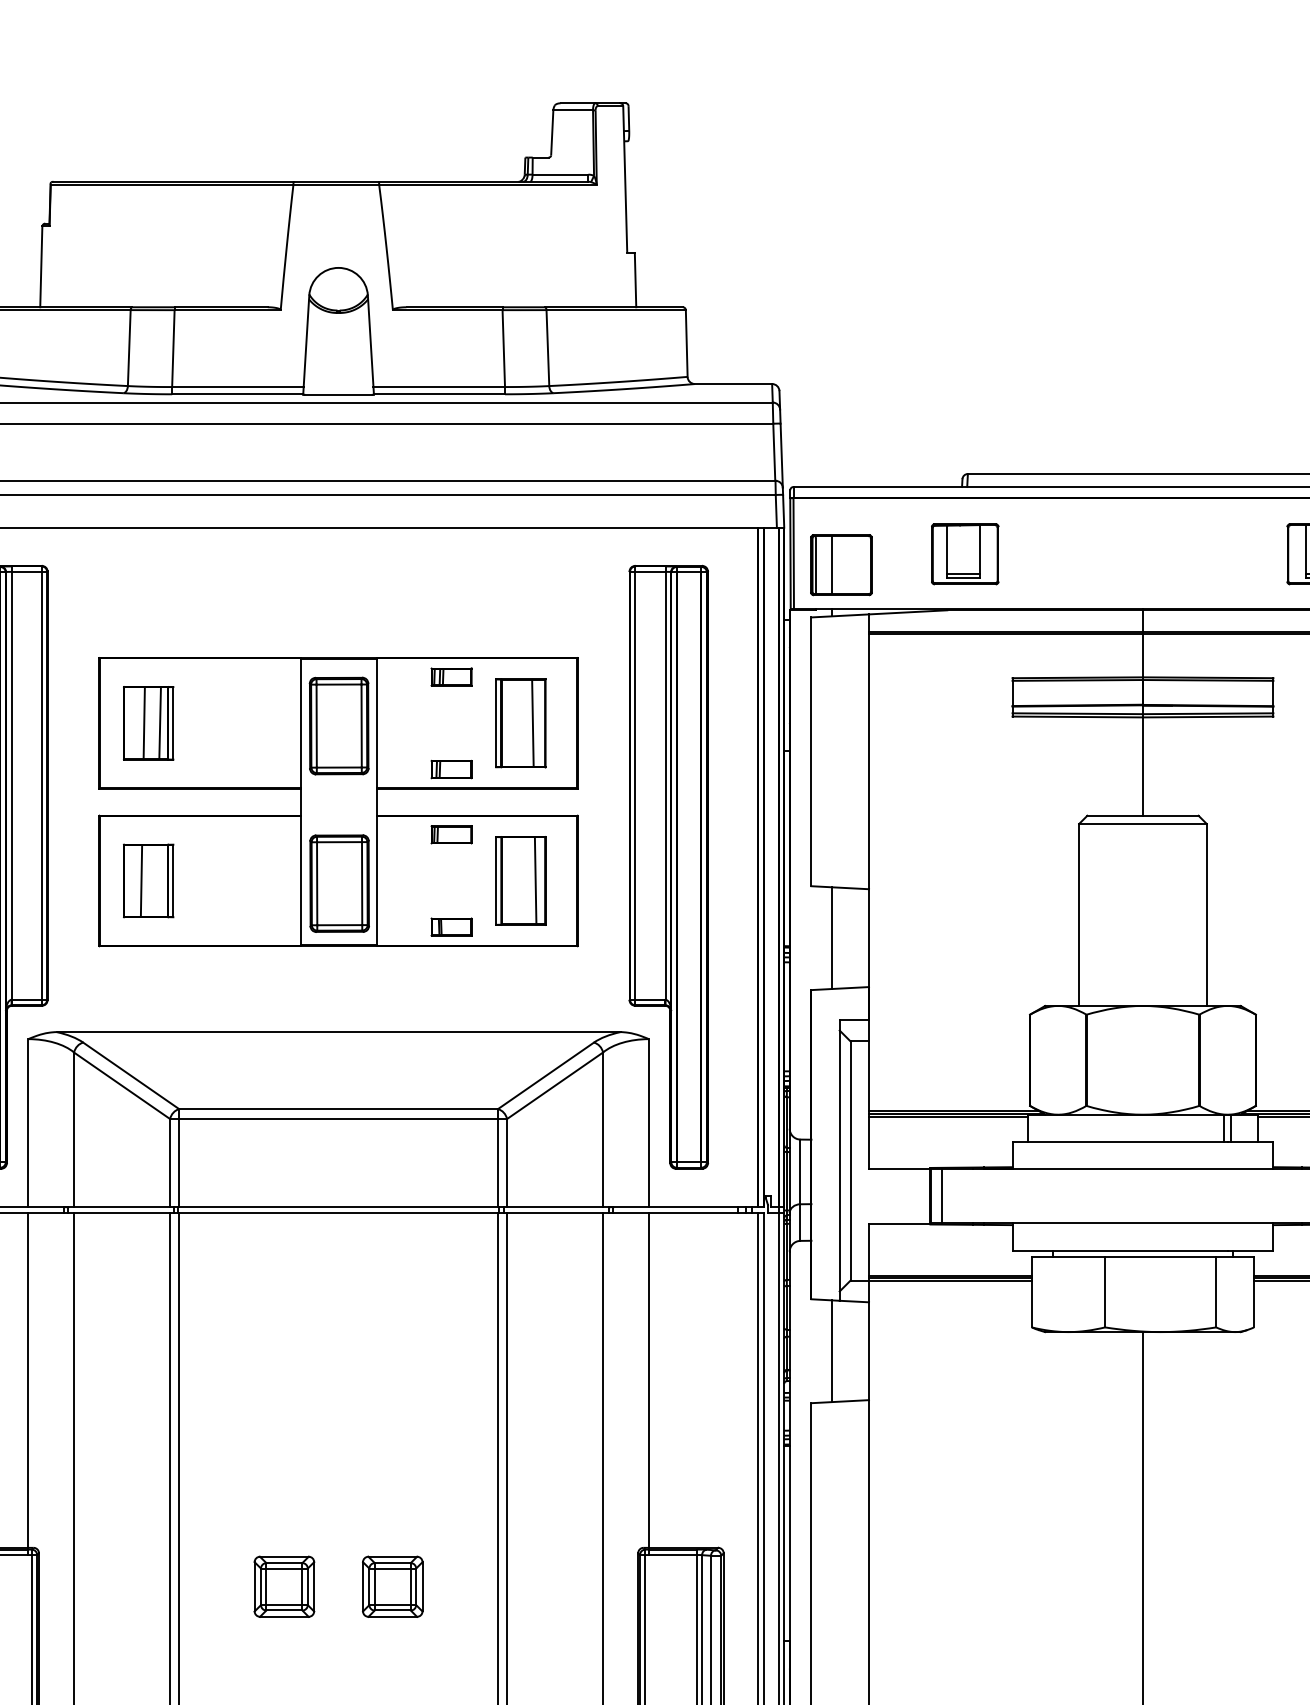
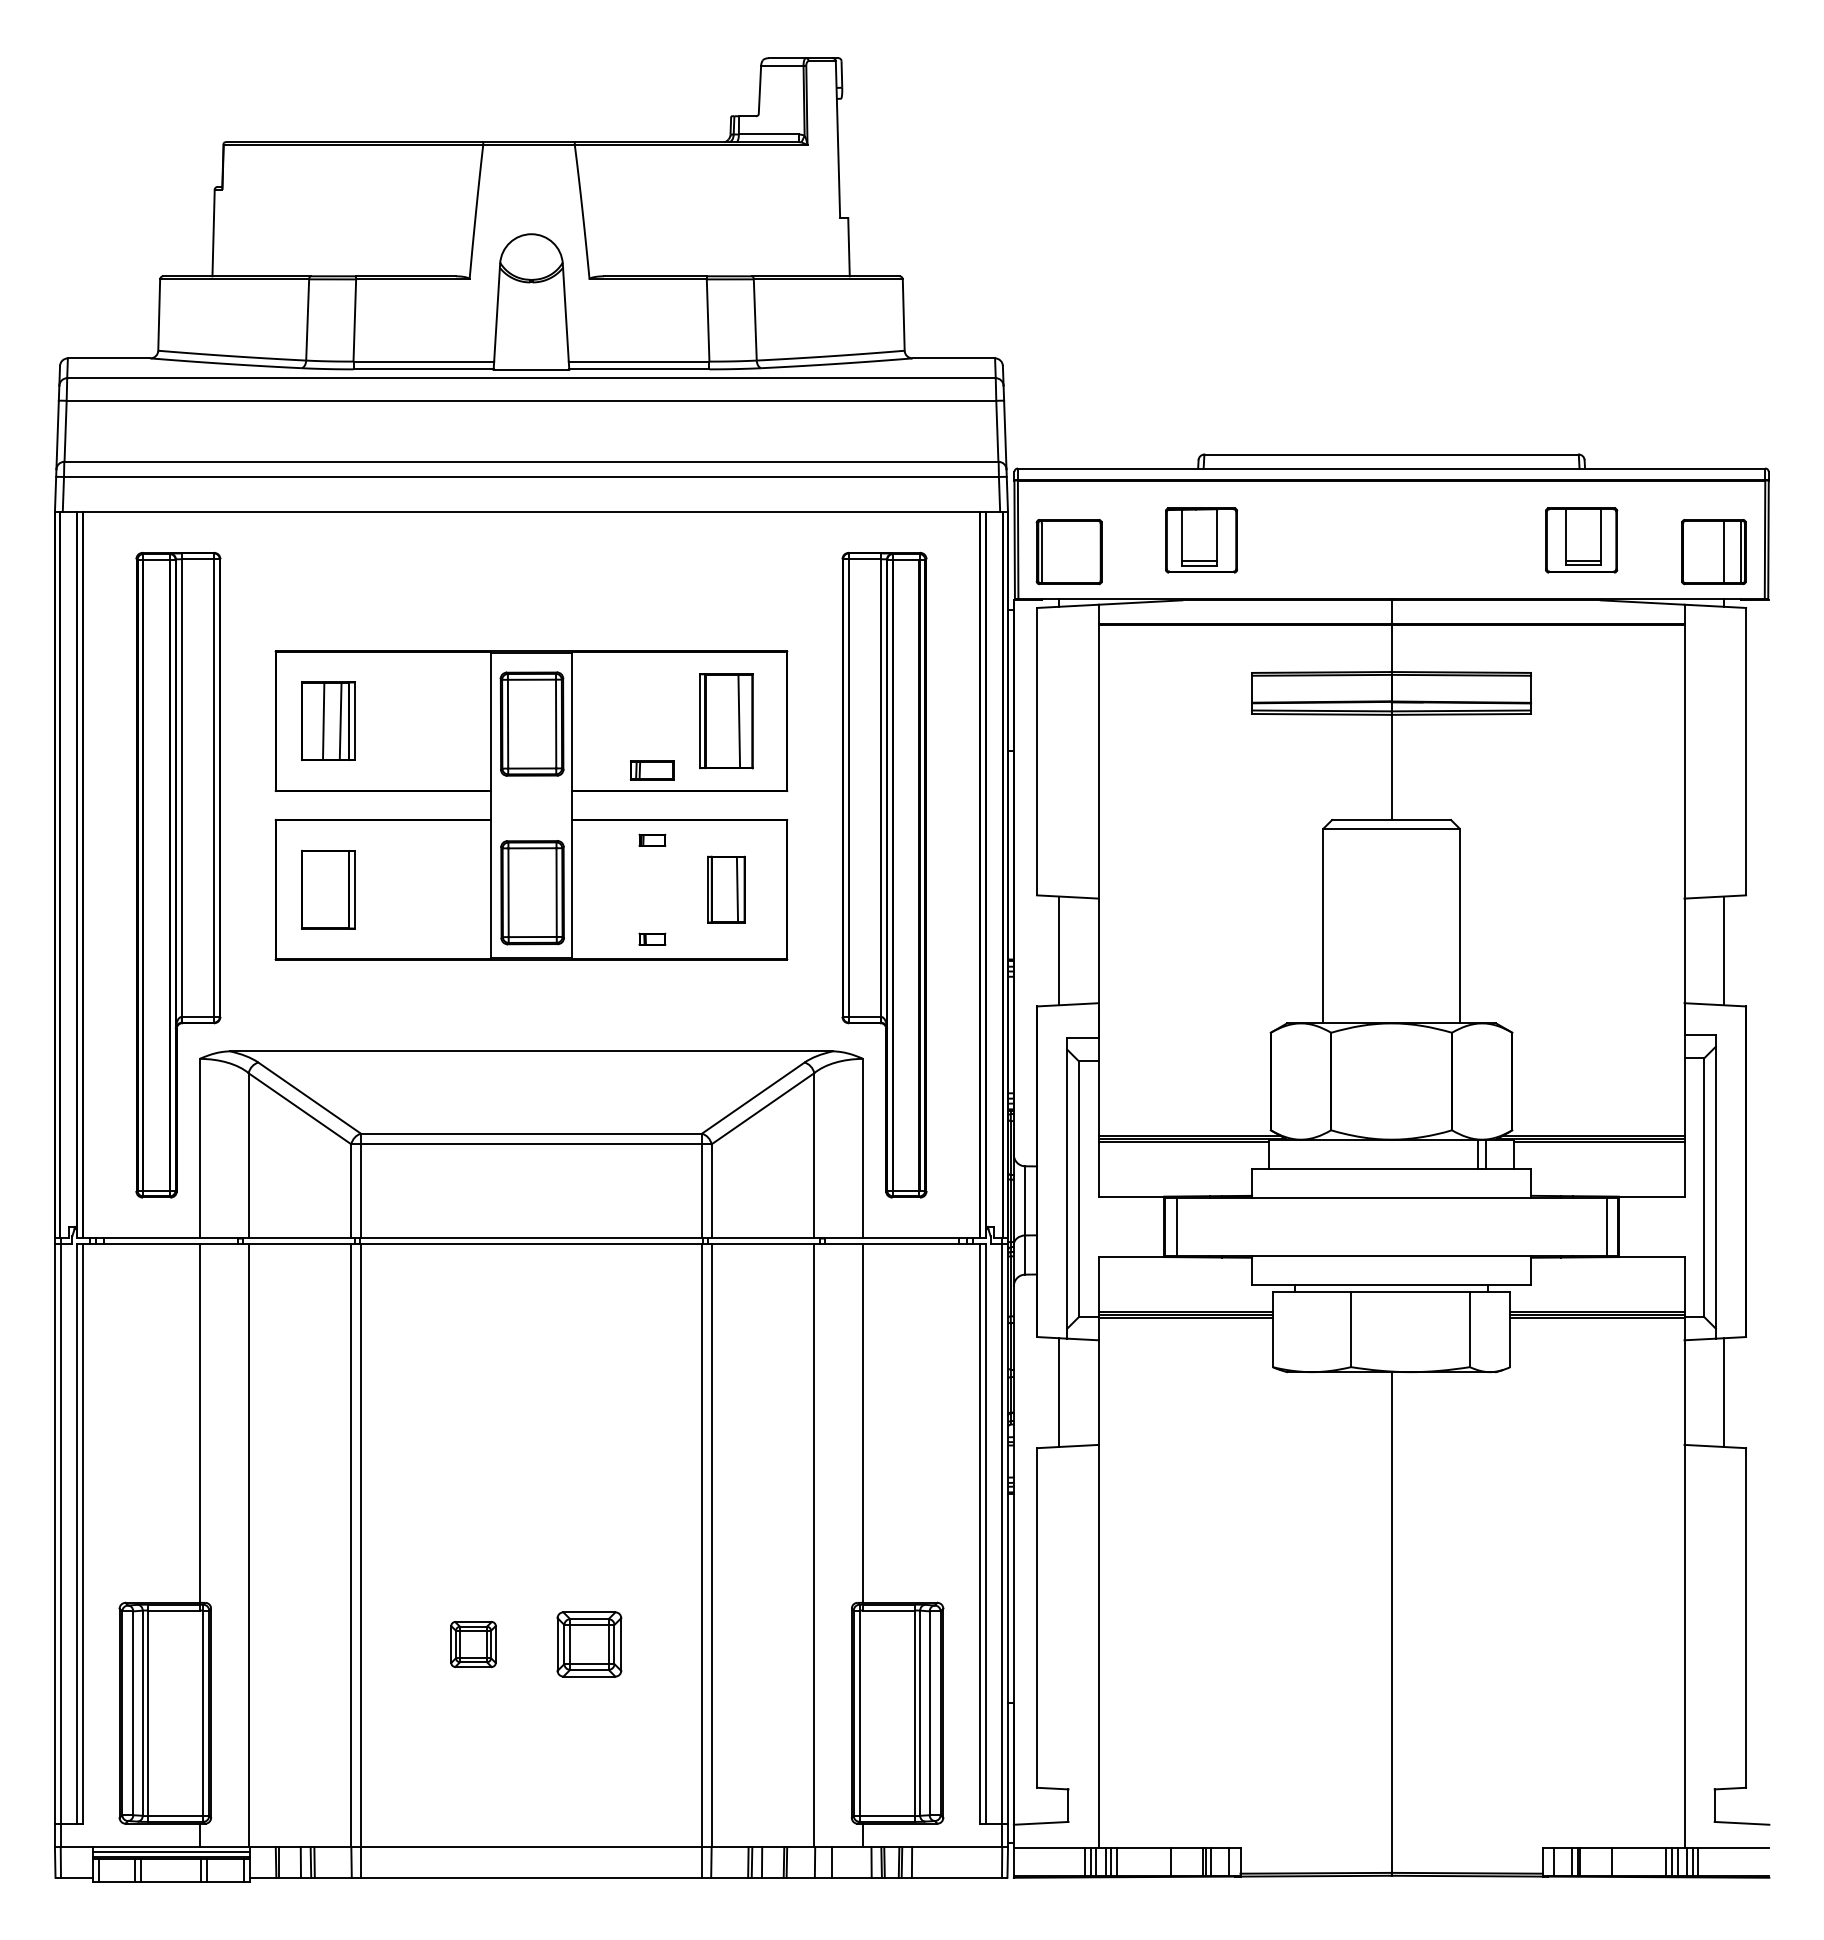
line: (832, 564) -> (1059, 551), removed
part: (450, 676) -> (651, 671), removed
part: (451, 834) -> (652, 840), size x0.6
line: (141, 880) -> (320, 889), removed
part: (520, 880) -> (726, 889), size x0.7
part: (451, 927) -> (652, 939), size x0.6
part: (284, 1586) -> (473, 1644), size x0.7

